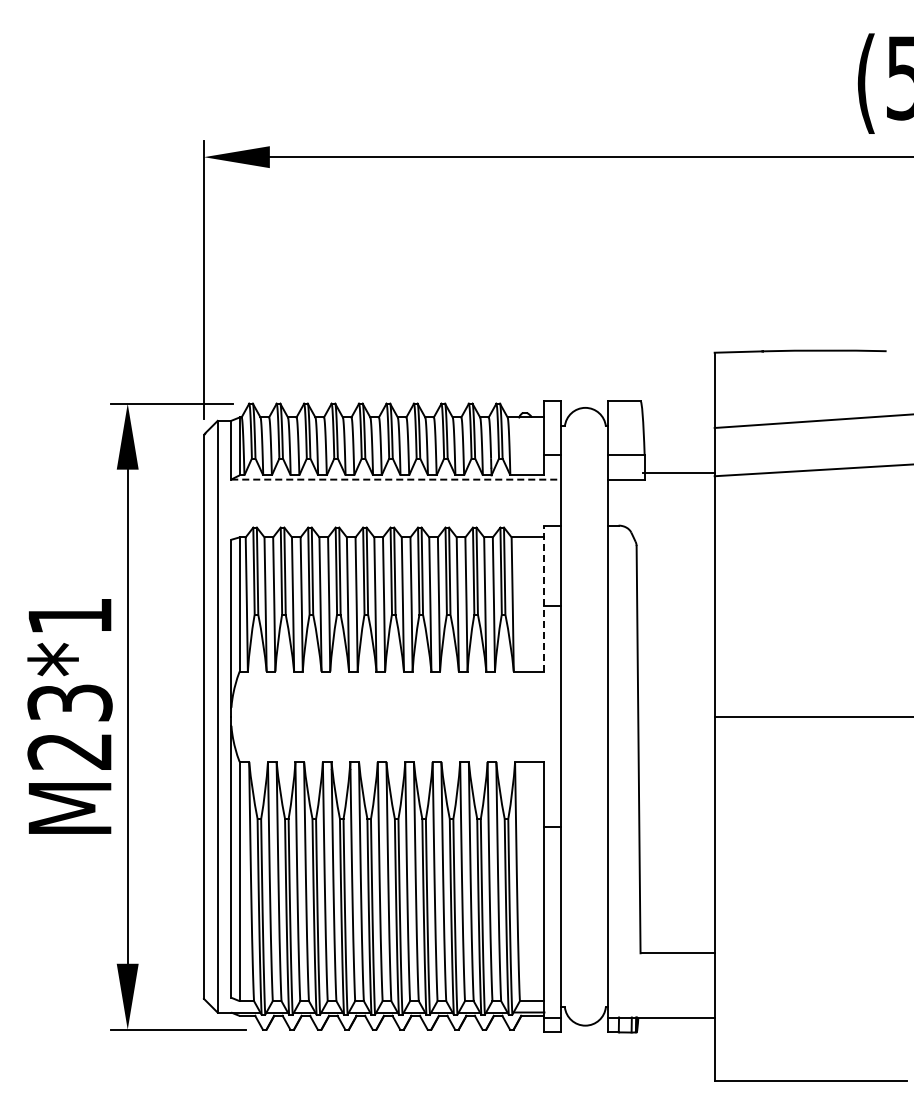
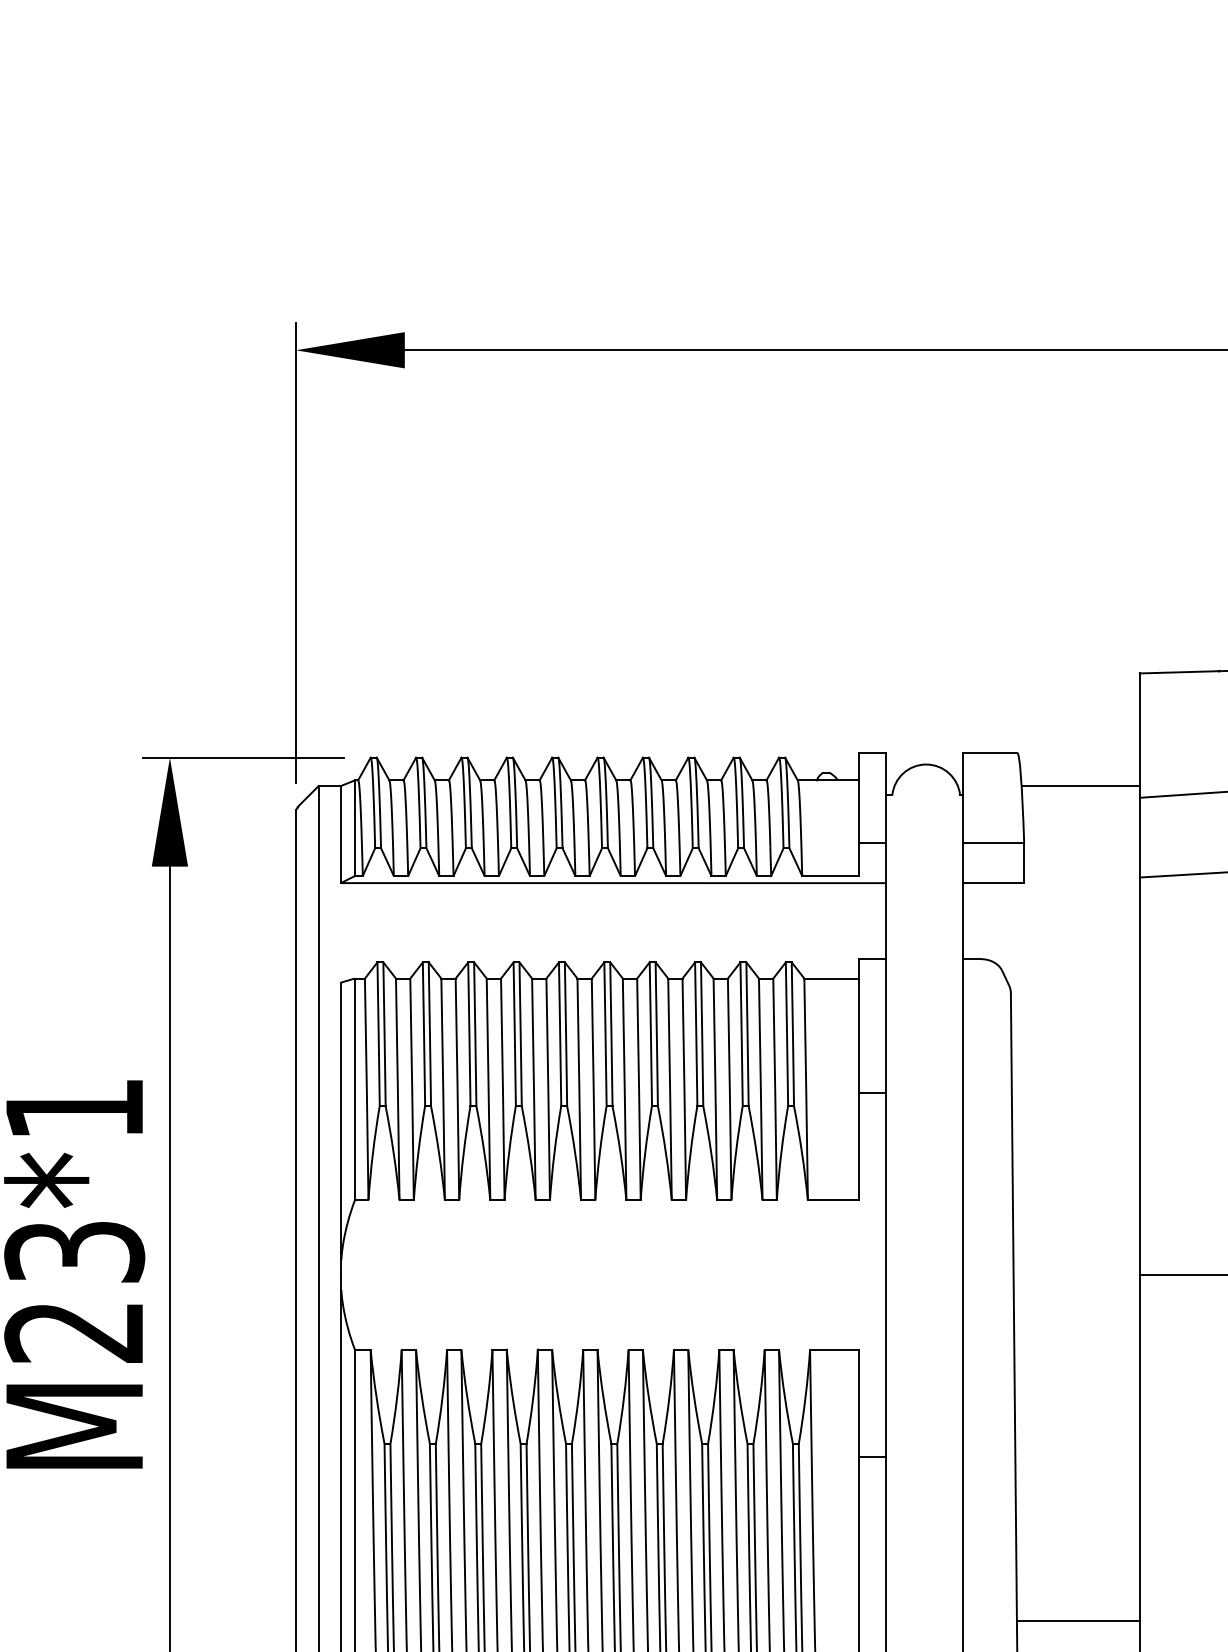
line: (678, 472) -> (1080, 785), moved
line: (396, 479) -> (614, 882), dashed -> solid
line: (544, 598) -> (858, 1079), dashed -> solid
line: (677, 925) -> (1078, 1619), added

